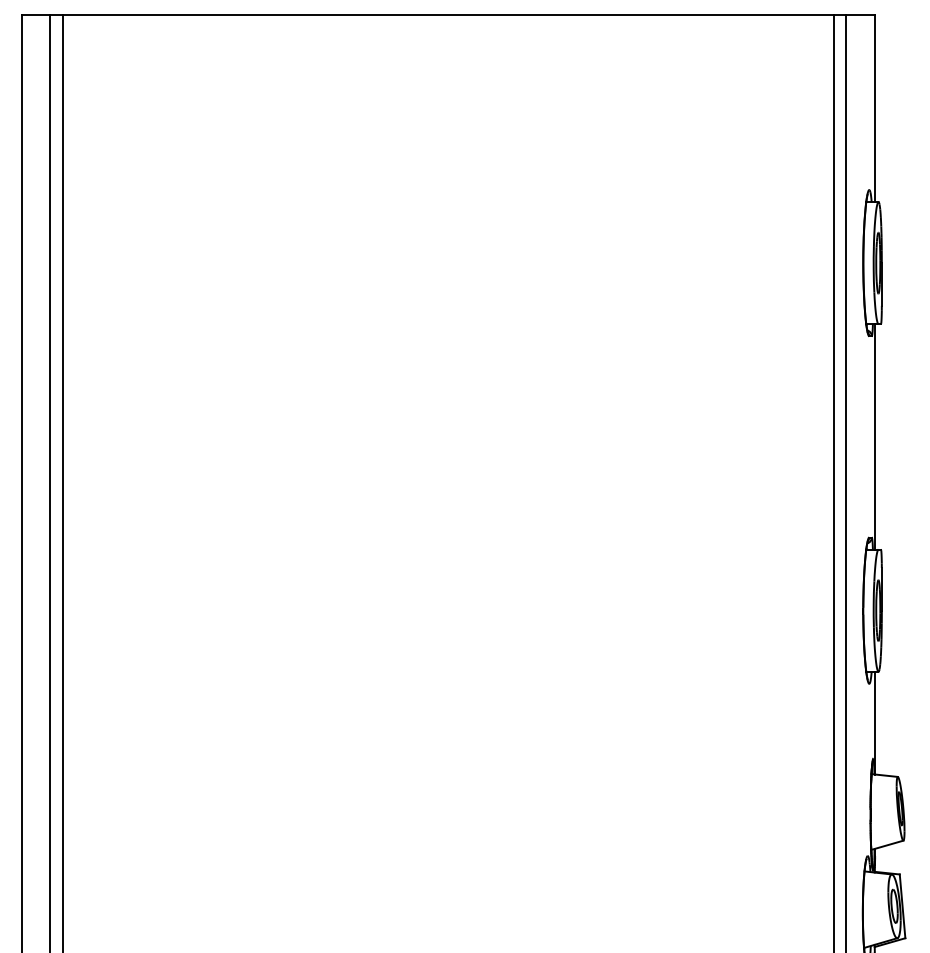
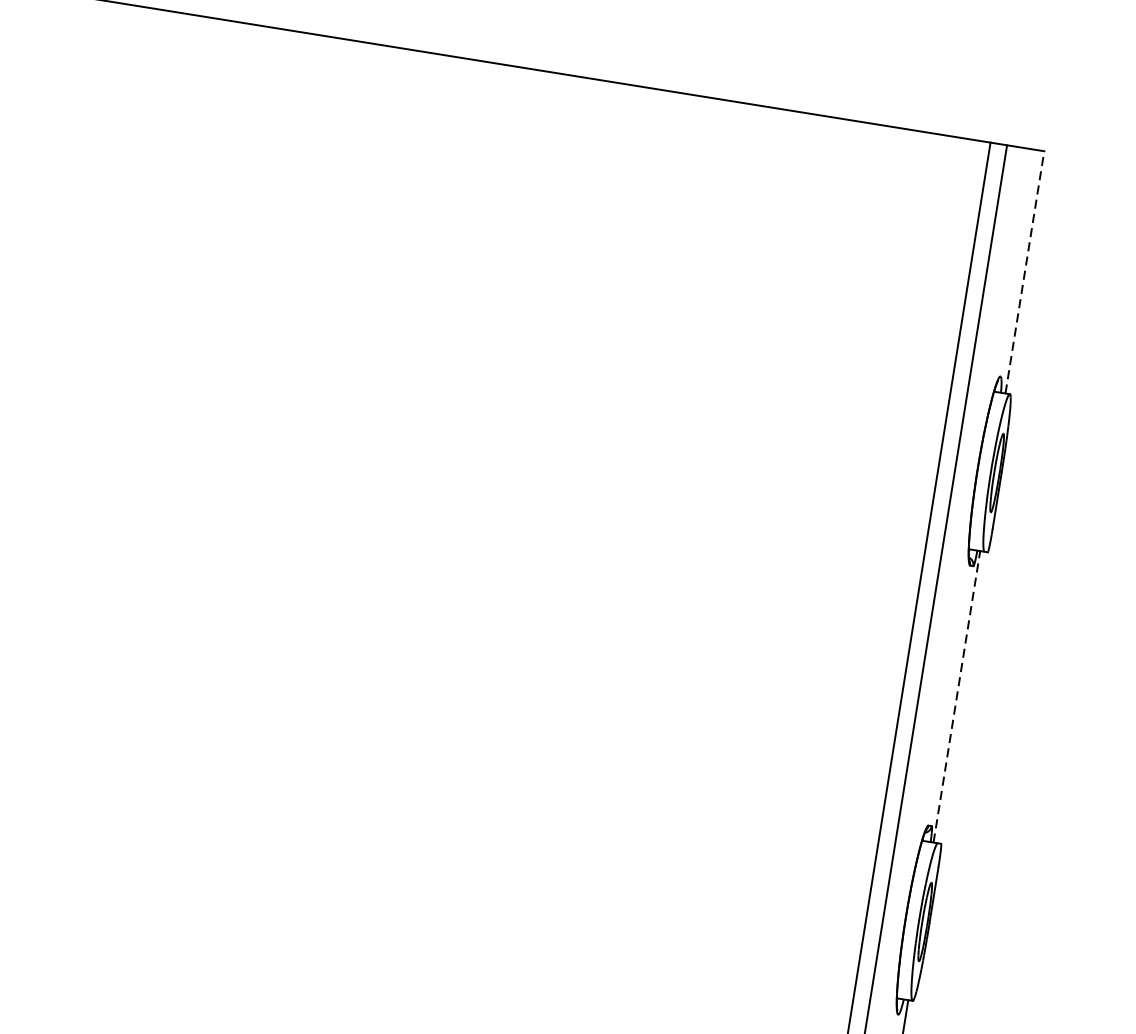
line: (875, 108) -> (1025, 272), solid -> dashed
line: (875, 436) -> (957, 696), solid -> dashed

